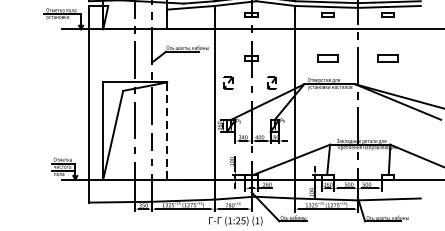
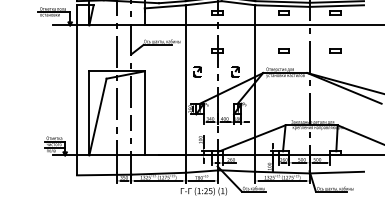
part: (327, 58) -> (283, 50), size x0.62
part: (387, 58) -> (335, 50), size x0.62
line: (167, 129) -> (144, 112), dashed -> solid

